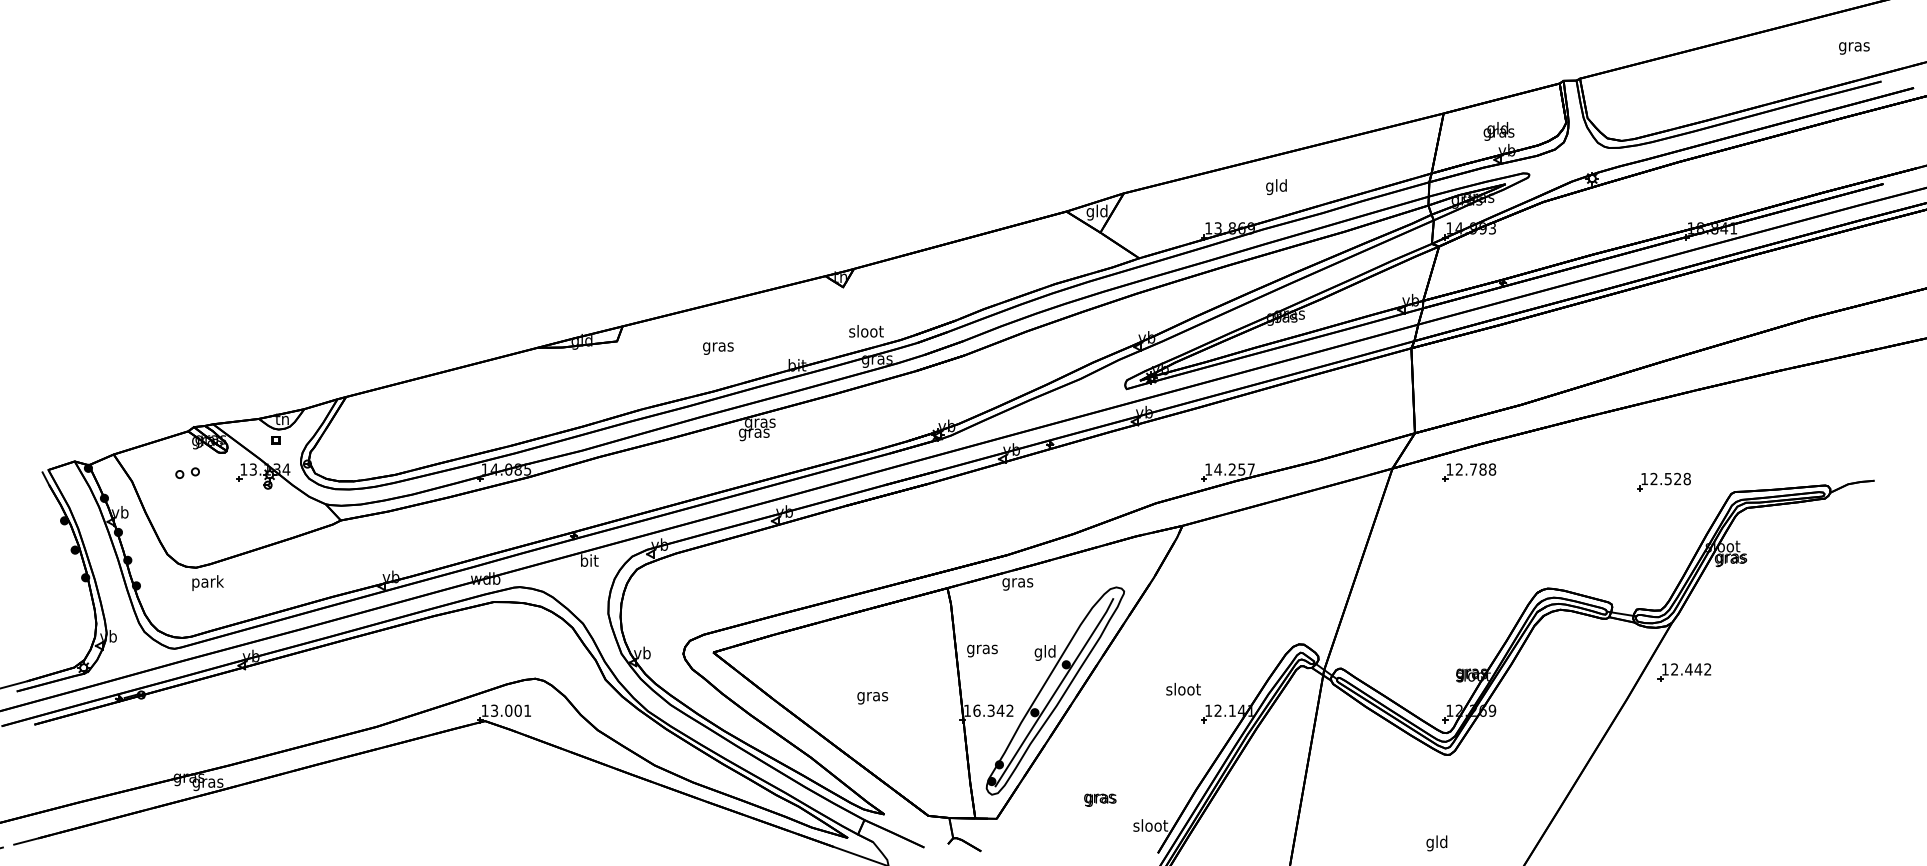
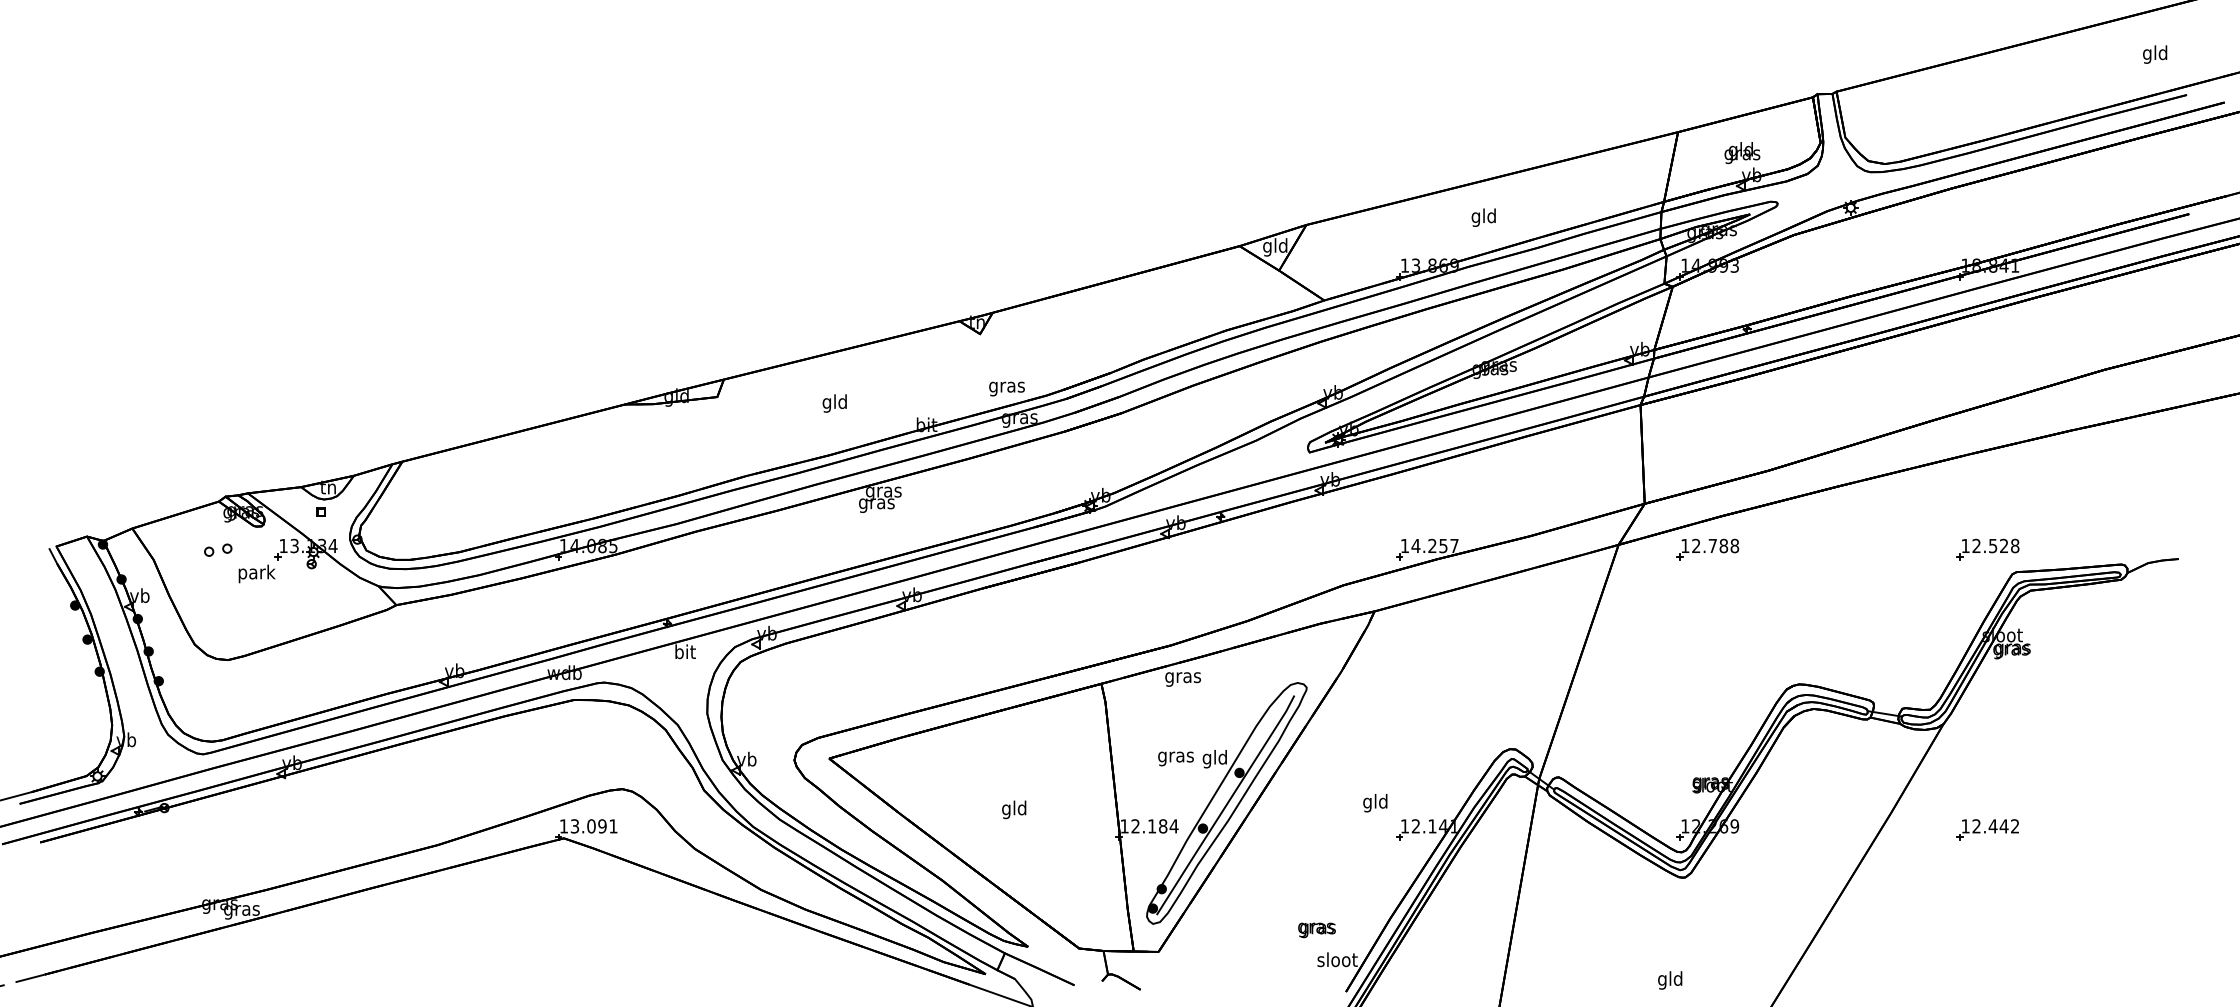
text: (1854, 46) -> (2155, 54), gras -> gld
text: (866, 332) -> (1007, 386), sloot -> gras
text: (717, 346) -> (834, 403), gras -> gld
part: (1663, 482) -> (1987, 549), moved
text: (207, 582) -> (256, 573), moved
text: (981, 650) -> (1175, 758), moved
part: (1684, 672) -> (1987, 829), moved
text: (1183, 691) -> (1375, 803), sloot -> gld
text: (872, 696) -> (1014, 809), gras -> gld
text: (518, 710) -> (602, 826), 13.001 -> 13.091
text: (993, 710) -> (1154, 826), 16.342 -> 12.184
text: (1099, 800) -> (1316, 930), moved

